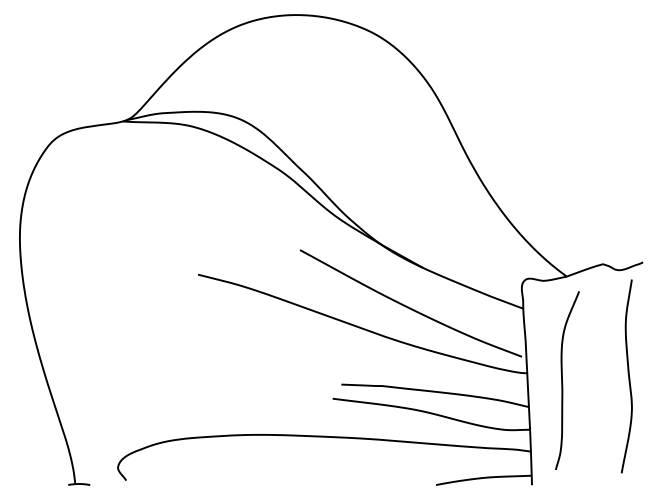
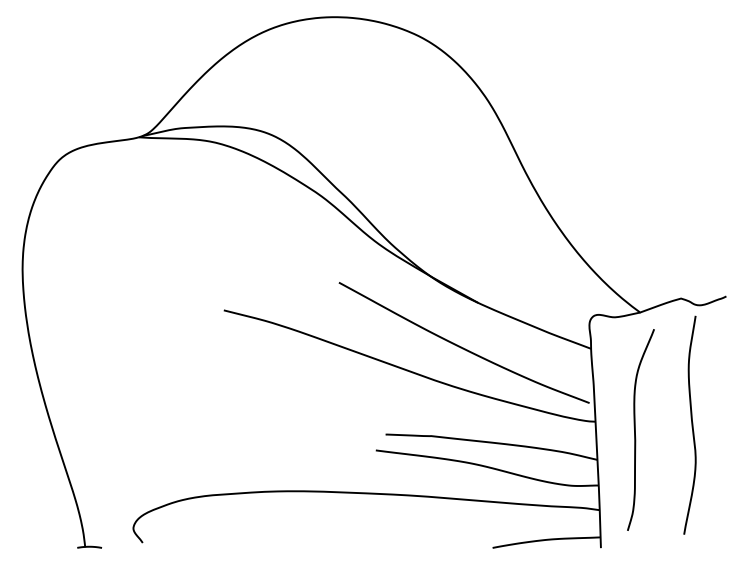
curve: (628, 376) -> (691, 425), moved

